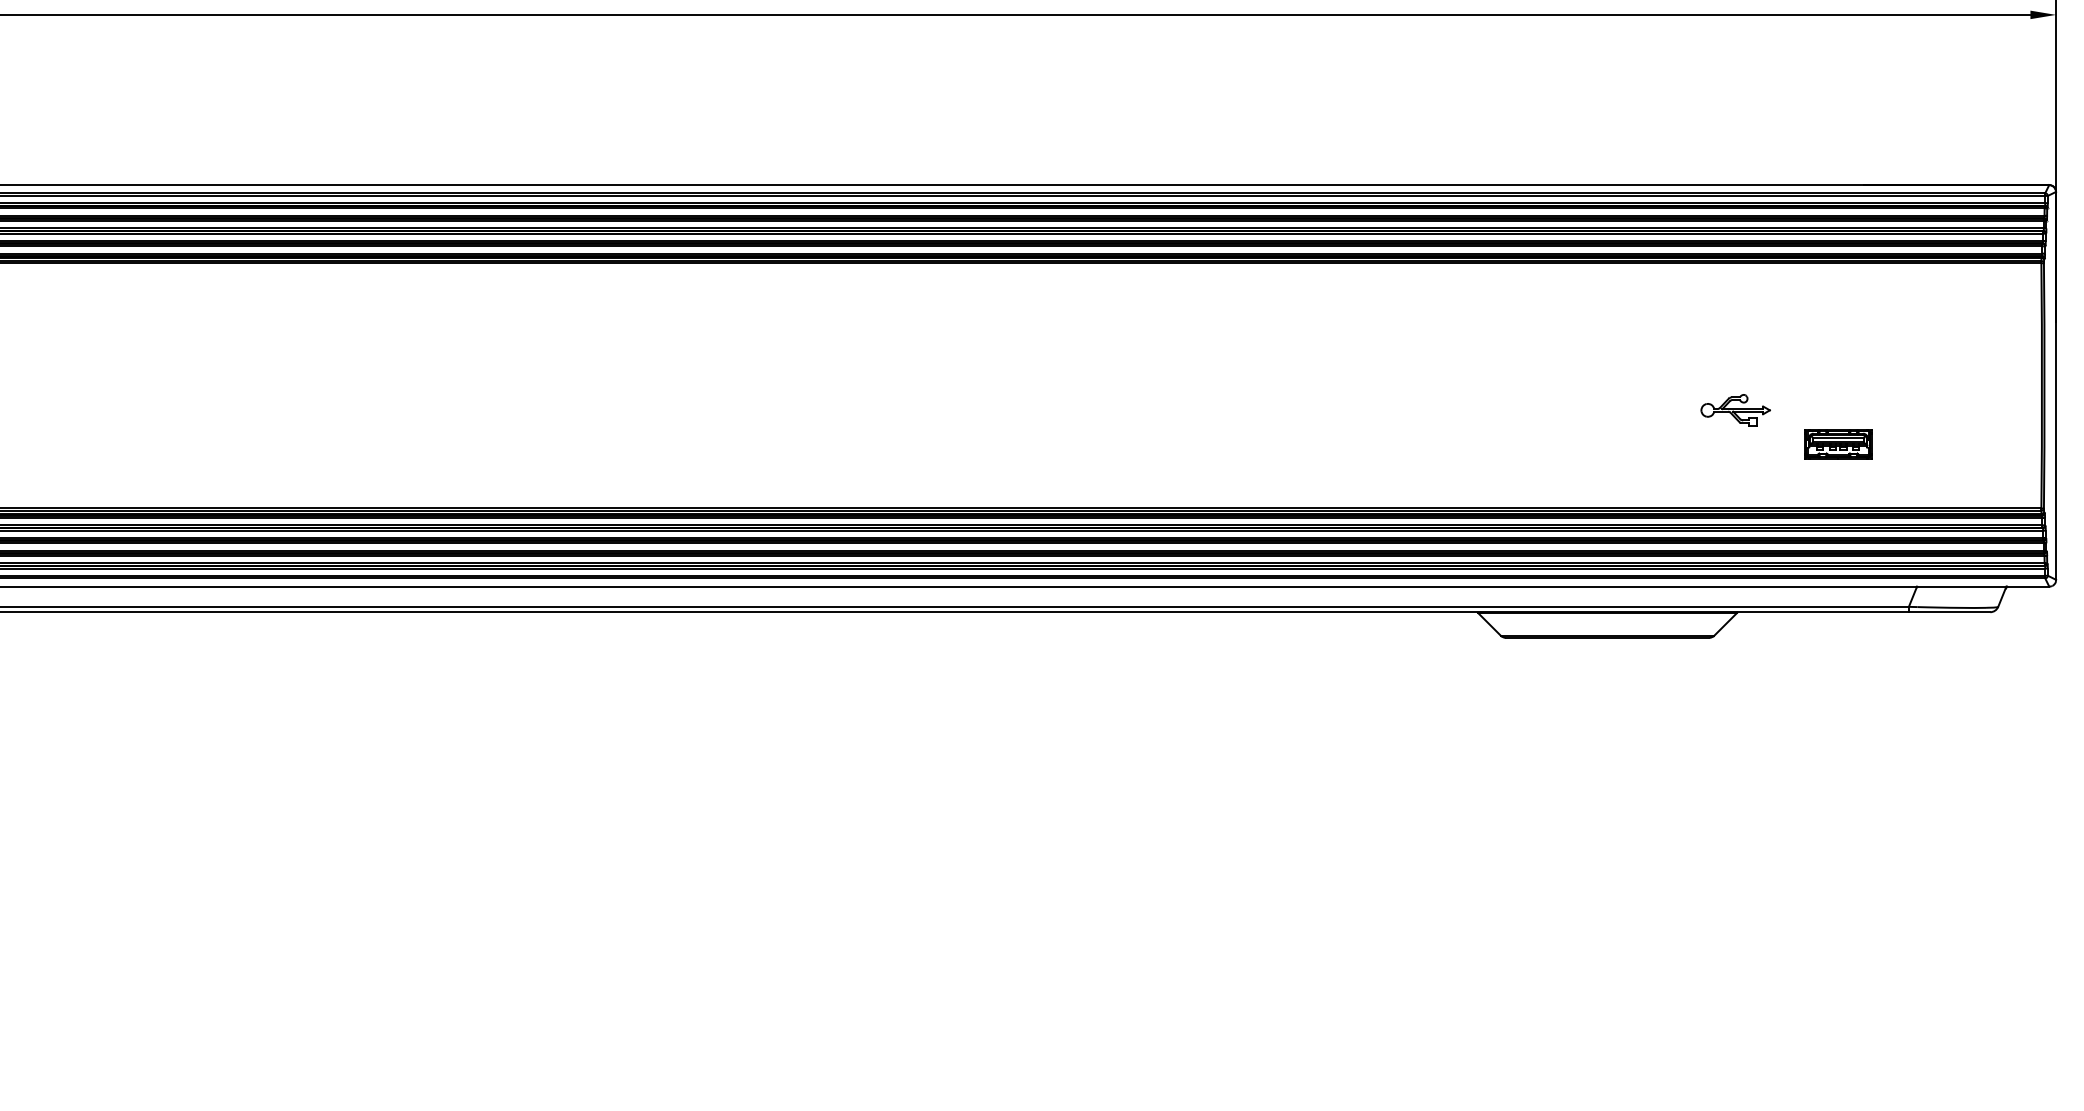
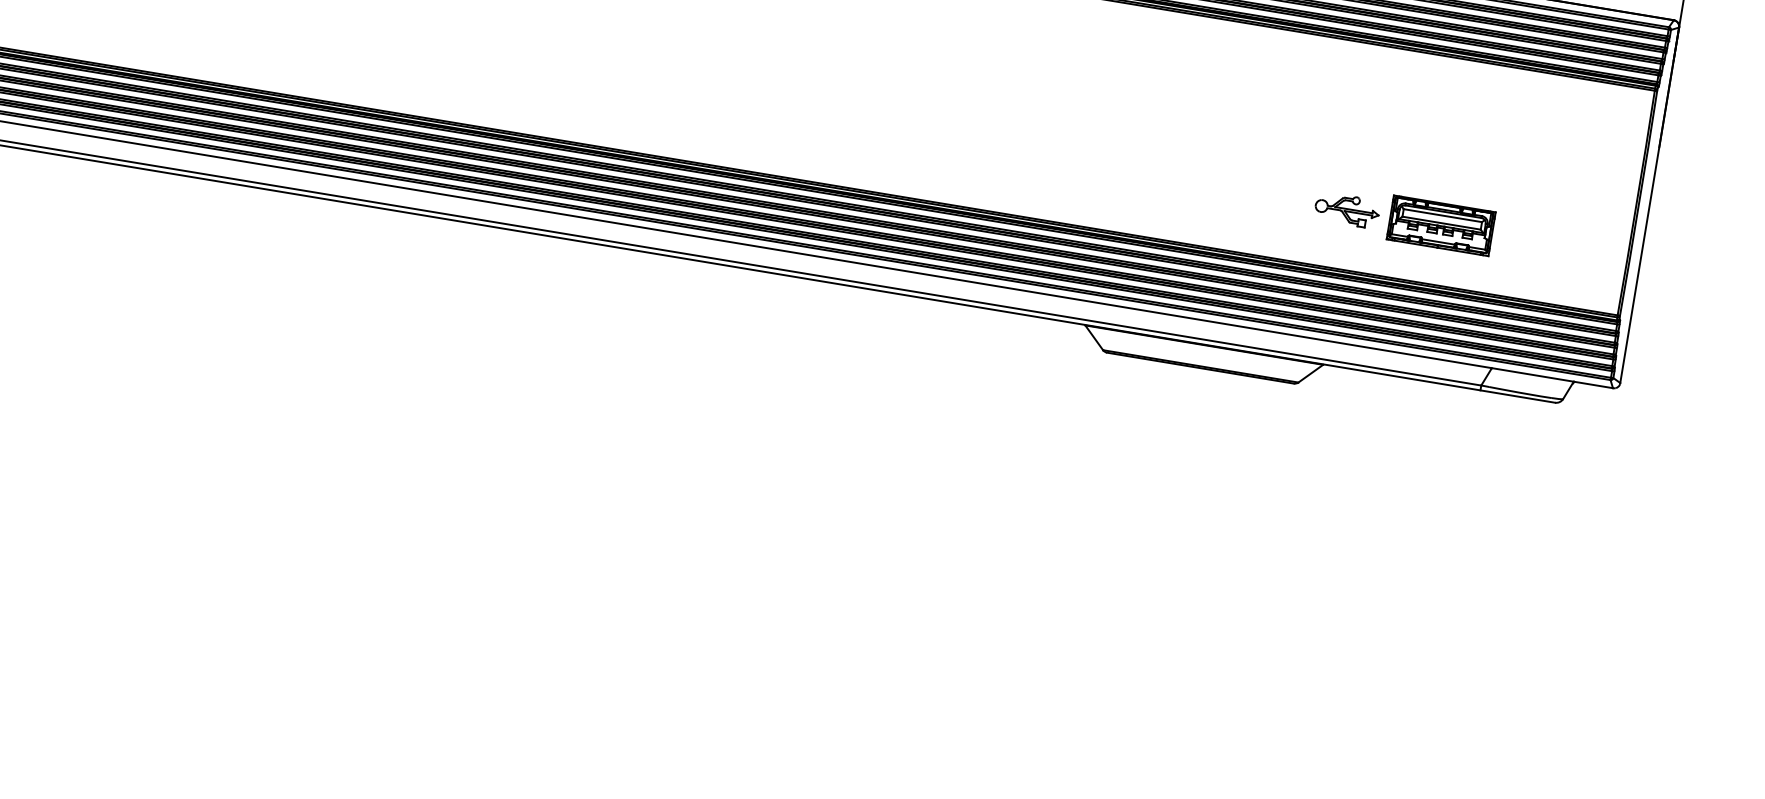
part: (1735, 410) -> (1347, 210), moved
part: (1838, 443) -> (1441, 225), size x1.67

